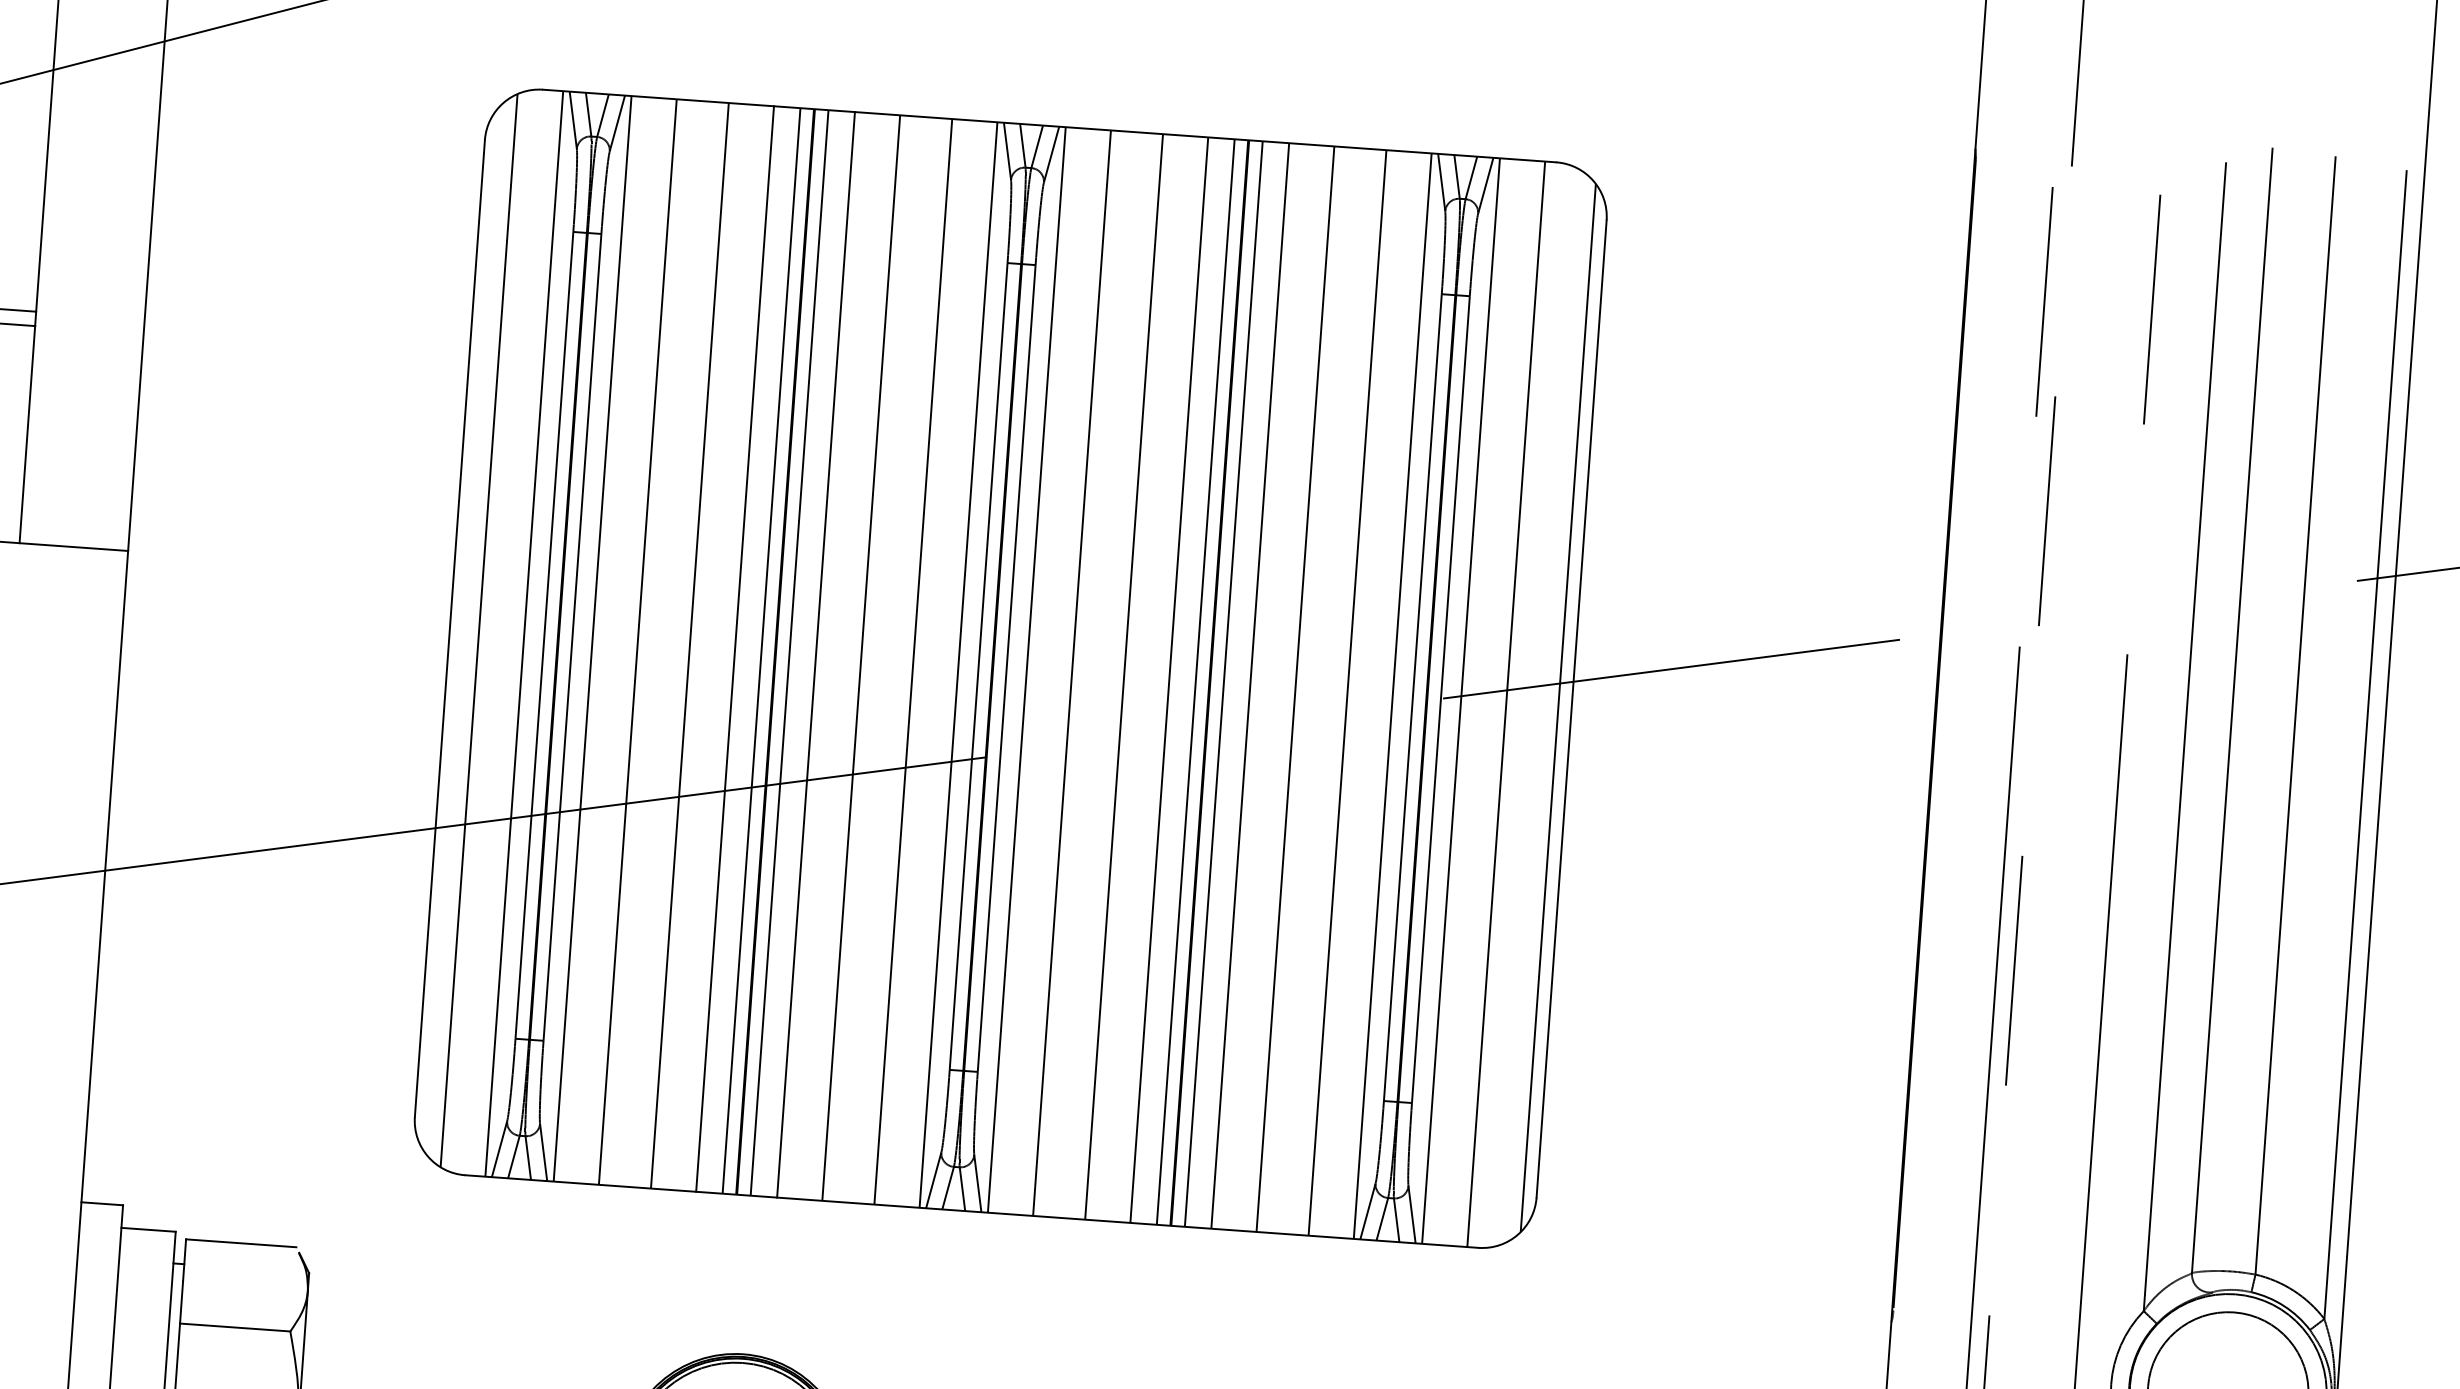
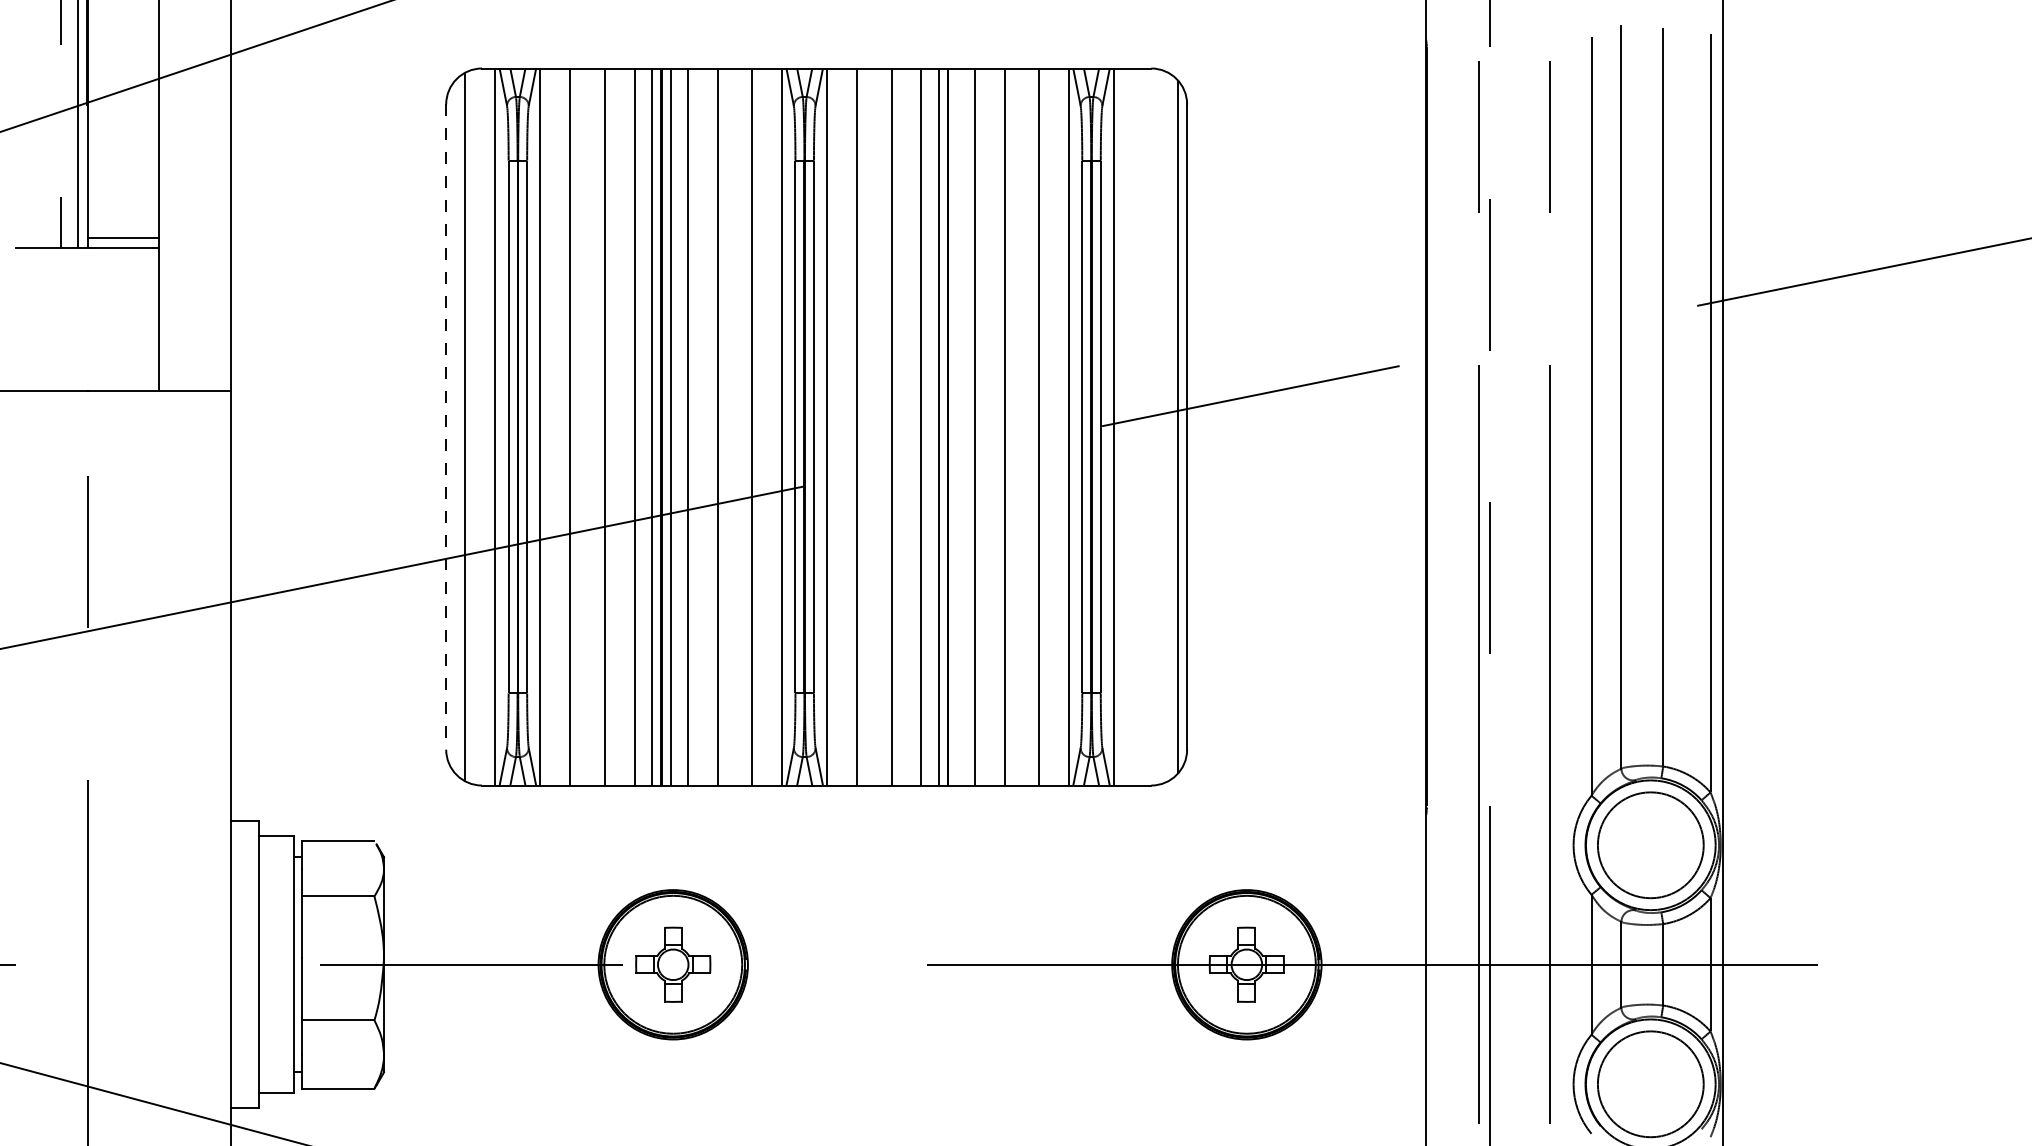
line: (450, 629) -> (446, 427), solid -> dashed
line: (1224, 683) -> (957, 426), removed
line: (1505, 703) -> (1143, 426), removed

